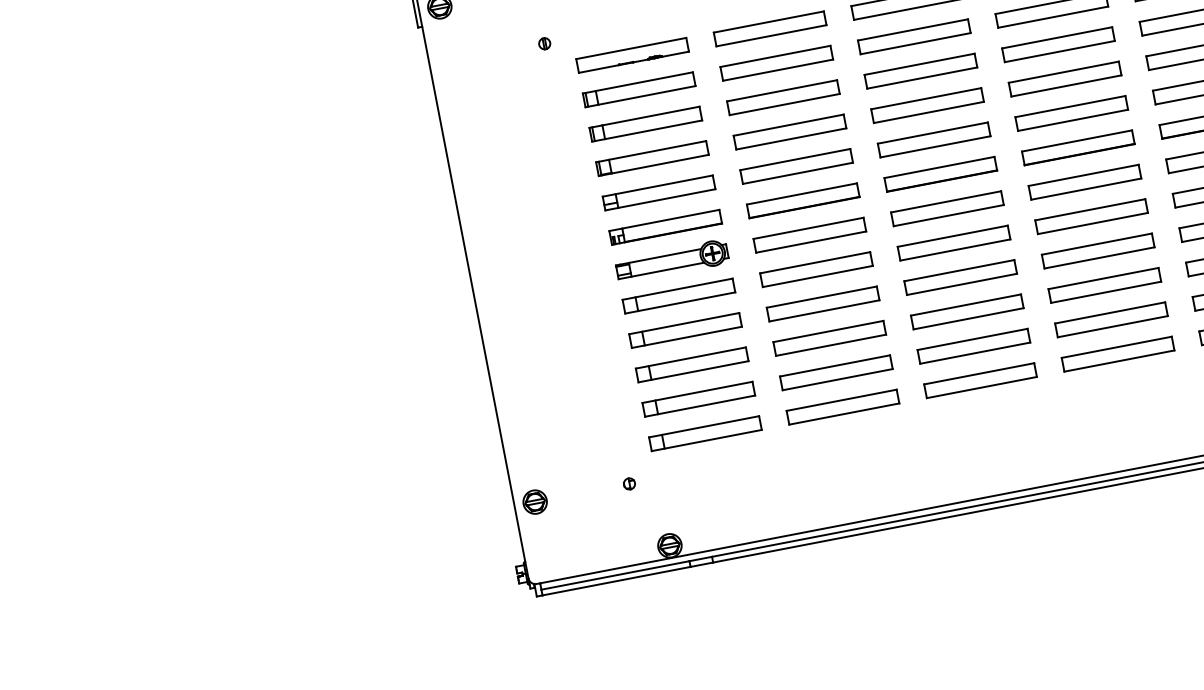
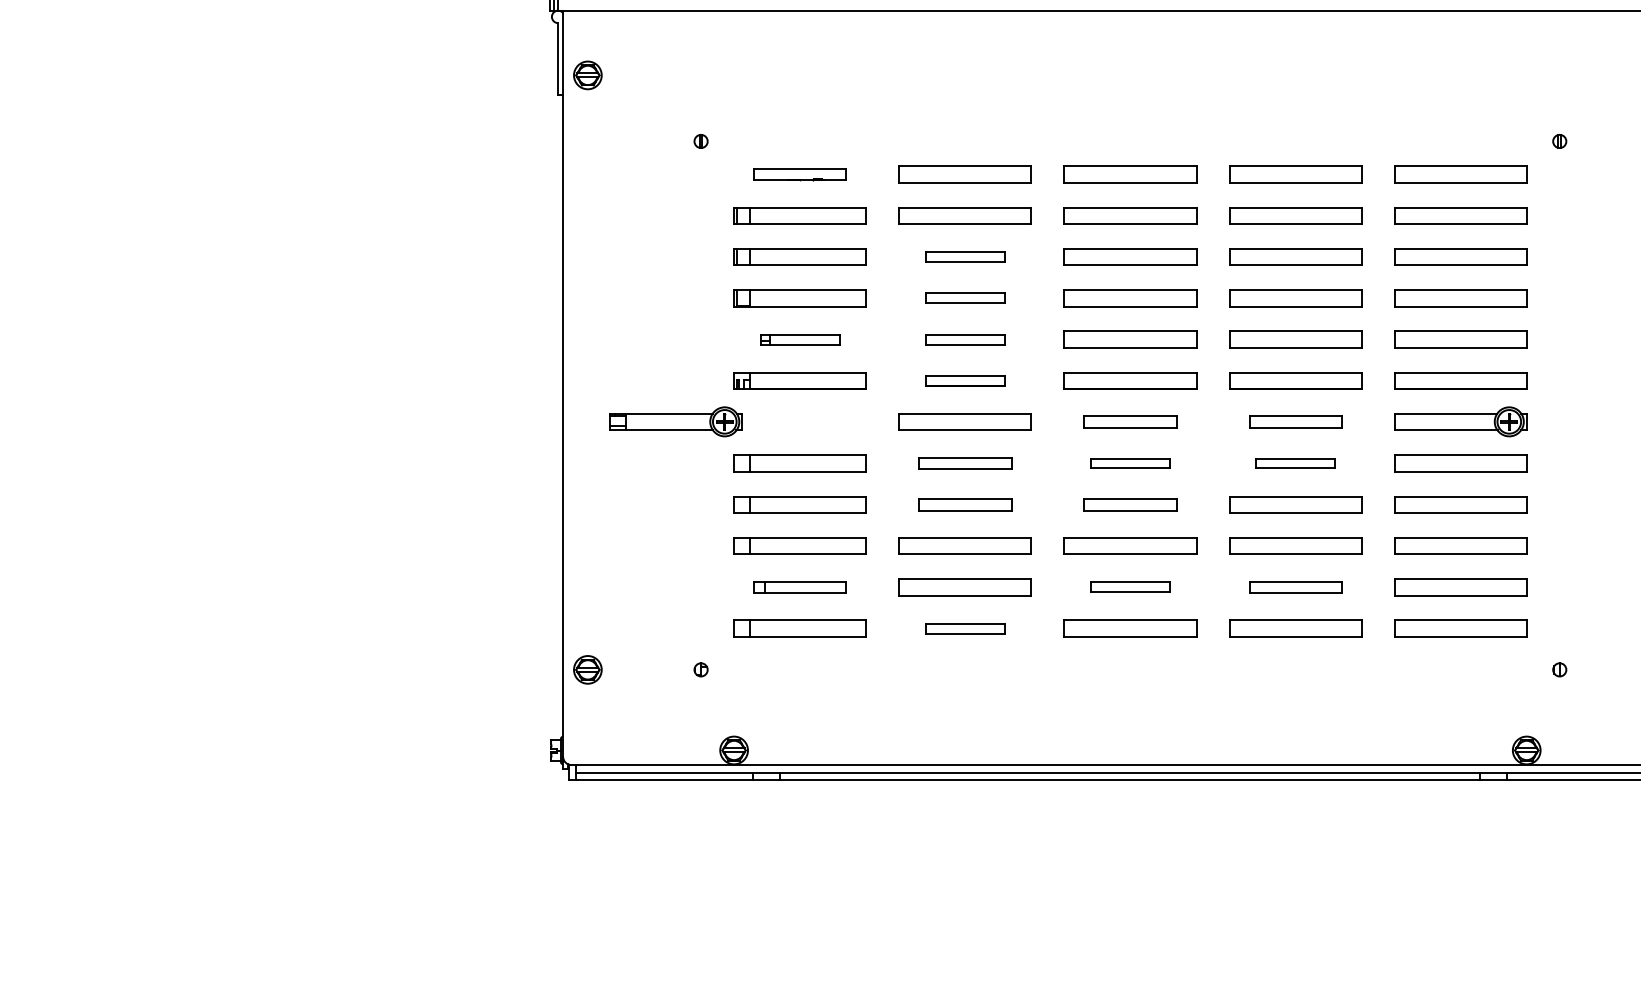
part: (631, 55) -> (799, 174), size x0.7
part: (782, 97) -> (964, 256), size x0.6
part: (789, 132) -> (964, 298), size x0.6
part: (795, 166) -> (964, 339), size x0.6
part: (1084, 181) -> (1295, 421), size x0.7
part: (658, 192) -> (799, 339), size x0.6
part: (802, 200) -> (964, 380), size x0.6
part: (947, 208) -> (1130, 421), size x0.7
part: (1091, 216) -> (1295, 463), size x0.6
part: (954, 243) -> (1130, 463), size x0.6
part: (671, 261) -> (675, 421), moved
part: (815, 269) -> (964, 463), size x0.7
part: (960, 277) -> (1130, 504), size x0.7
part: (822, 303) -> (964, 504), size x0.7
part: (1111, 319) -> (1295, 587), size x0.7
part: (973, 346) -> (1130, 587), size x0.6
part: (698, 399) -> (799, 587), size x0.7
part: (842, 407) -> (964, 628), size x0.6

